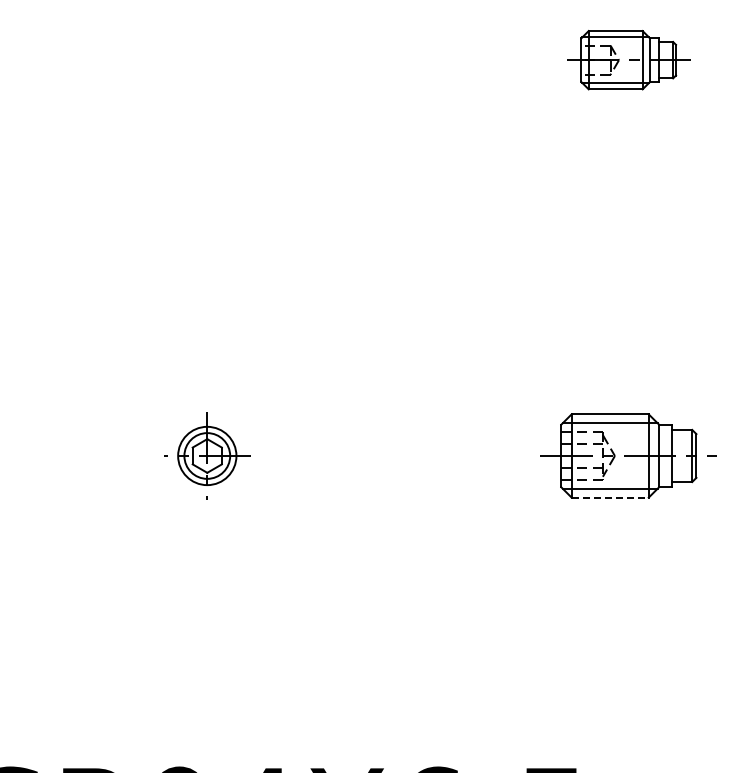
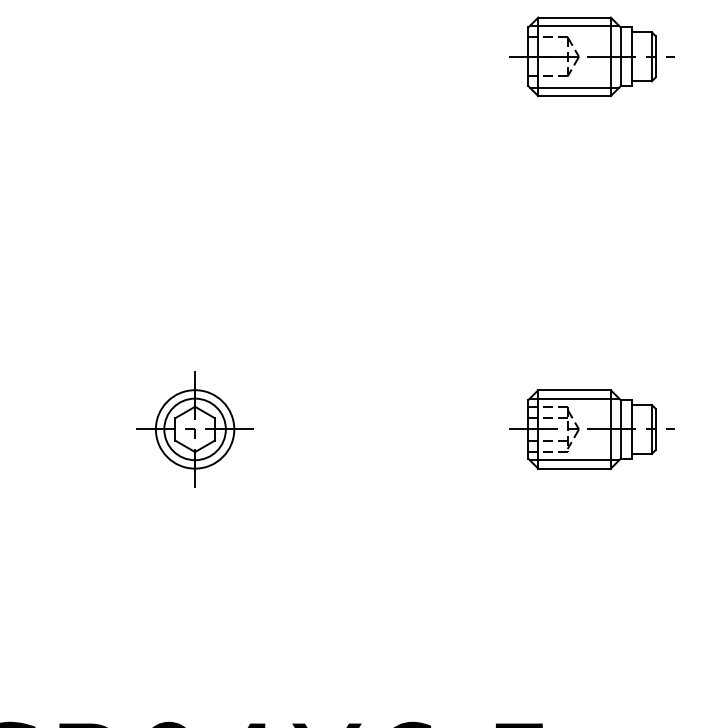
part: (628, 59) -> (591, 56), size x1.43
part: (207, 455) -> (195, 428), size x1.43
line: (610, 497) -> (574, 468), dashed -> solid

